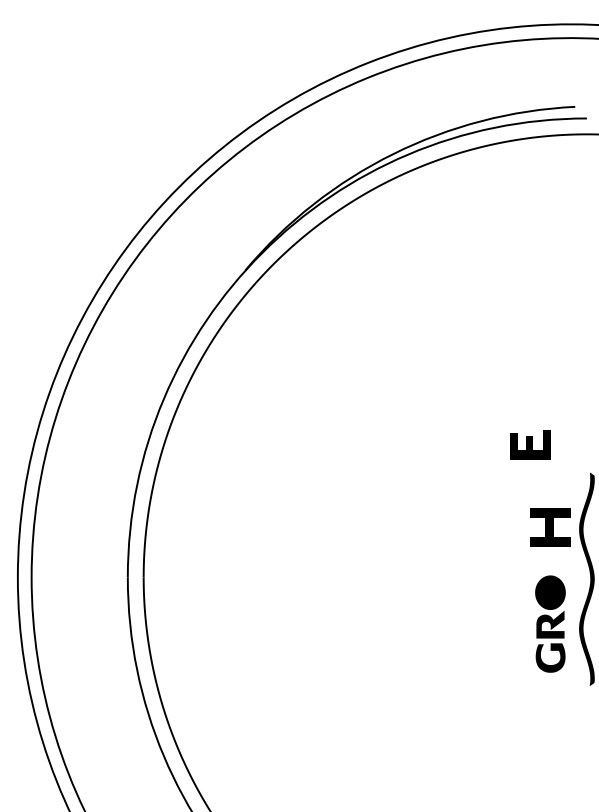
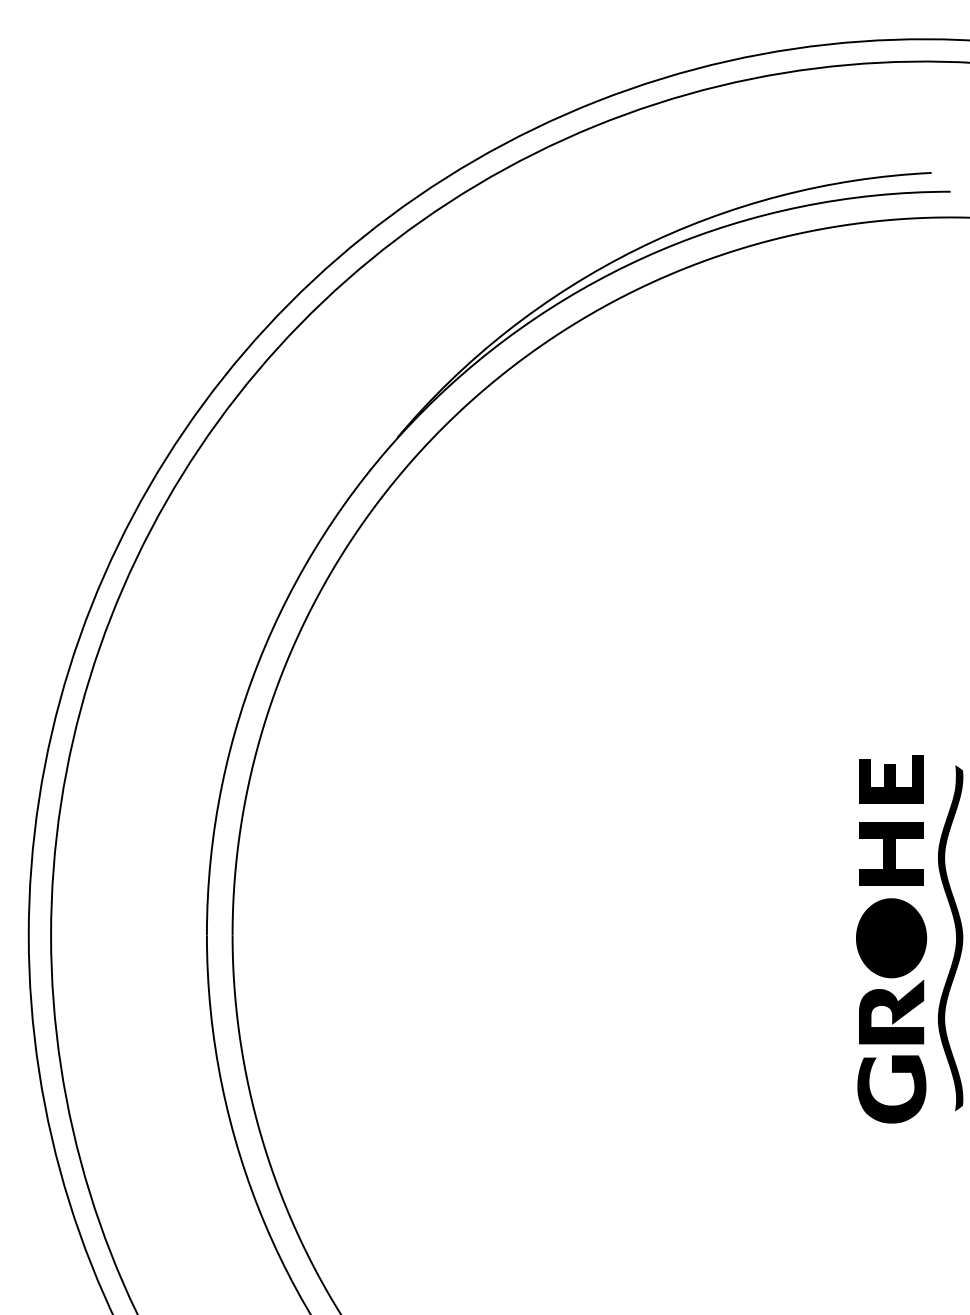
part: (530, 444) -> (891, 778), moved
part: (550, 623) -> (891, 1009), size x1.43

